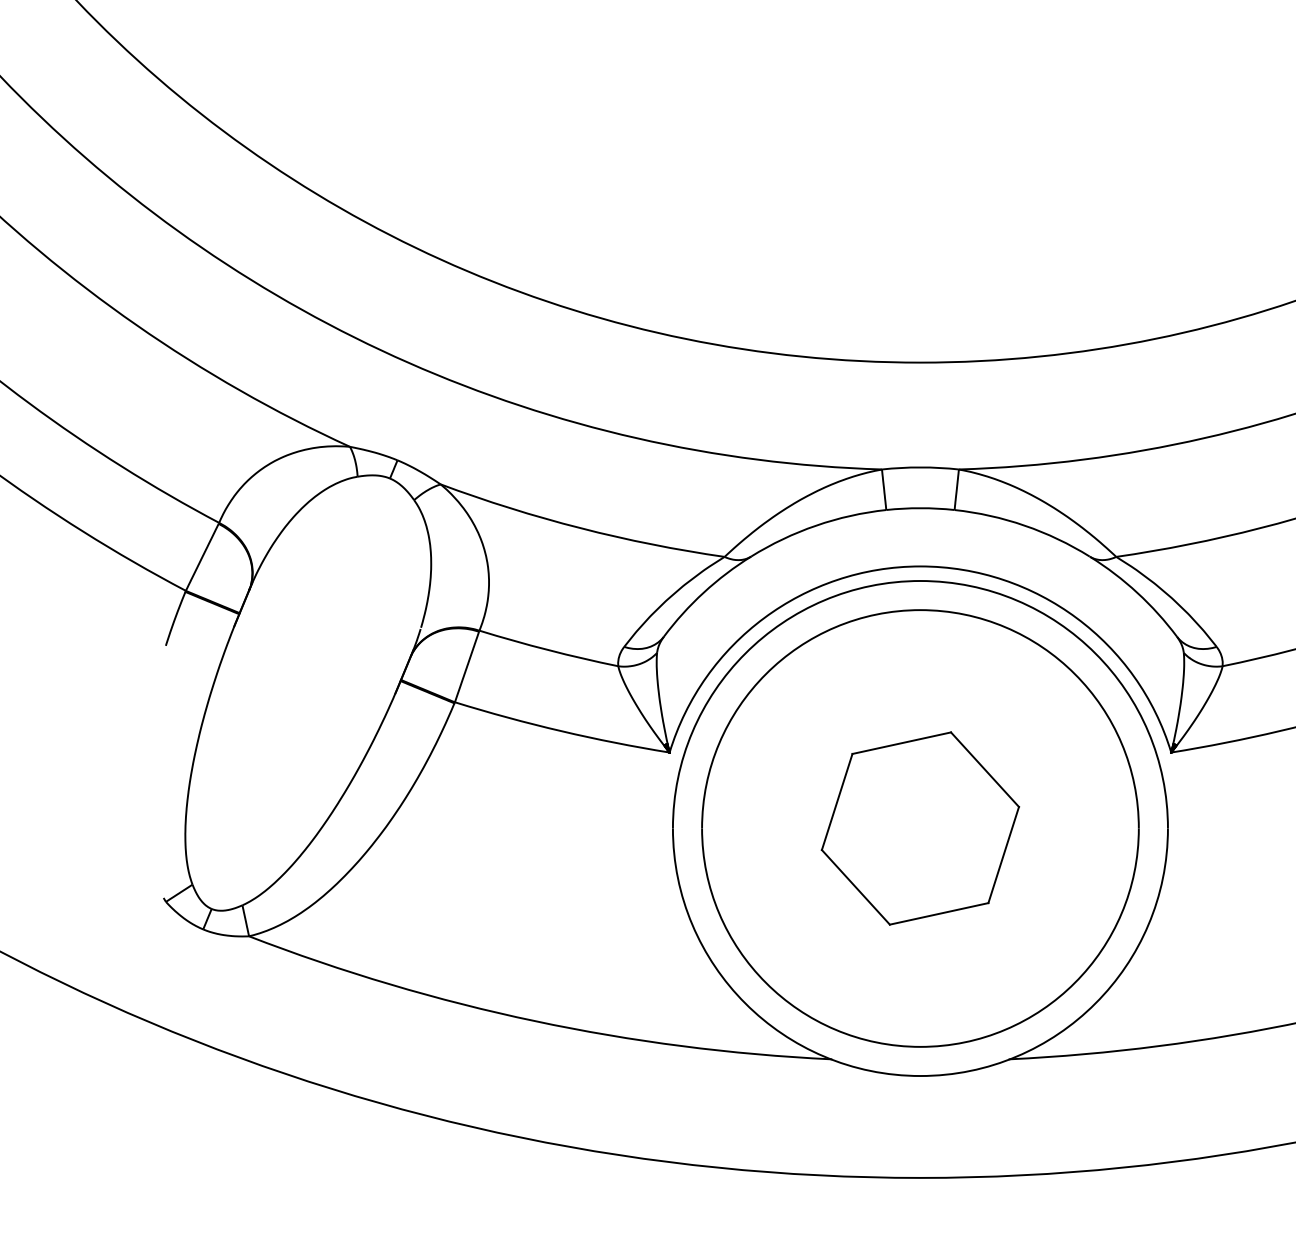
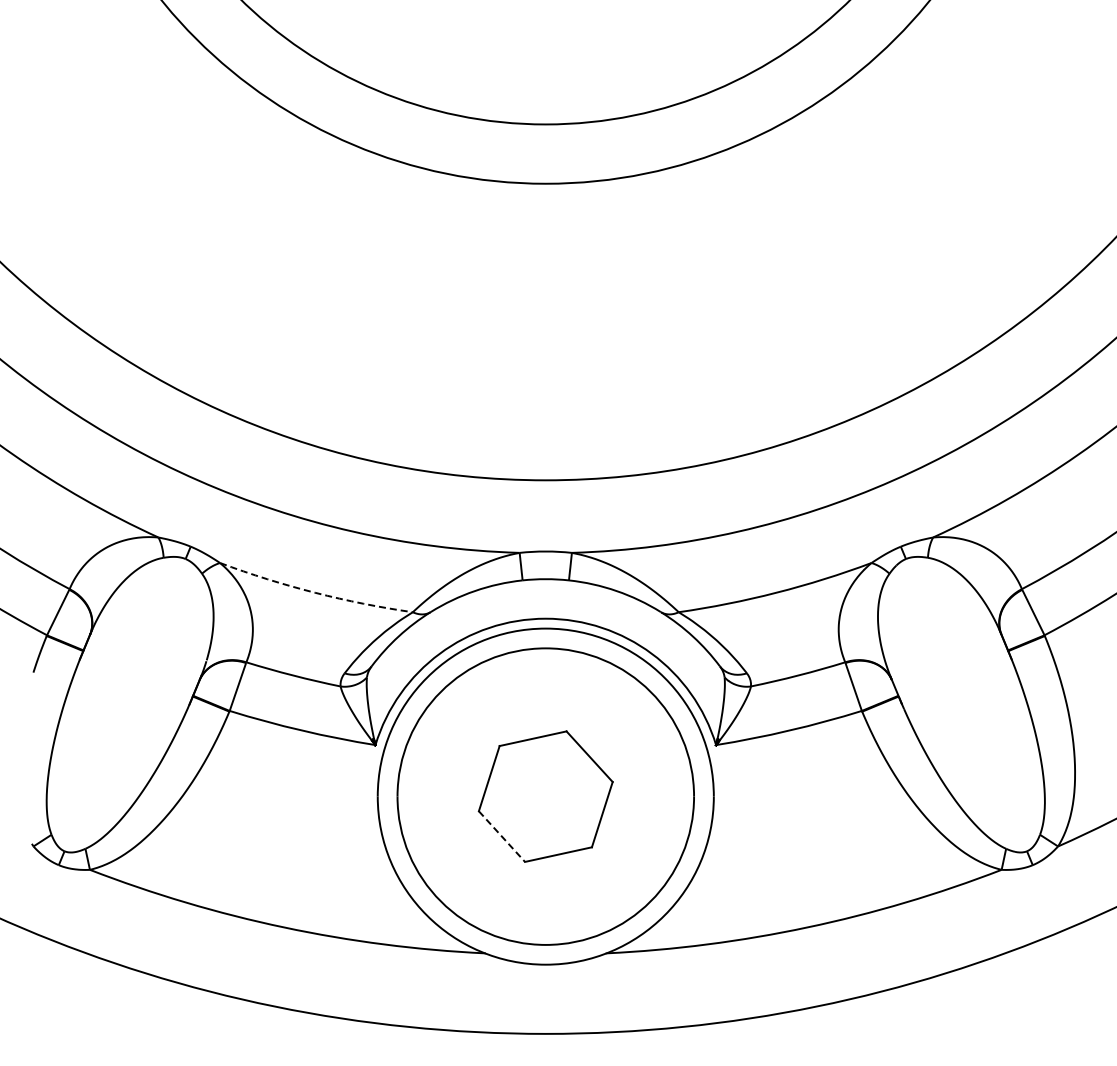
arc: (581, 527) -> (315, 592), solid -> dashed
line: (856, 887) -> (502, 836), solid -> dashed

